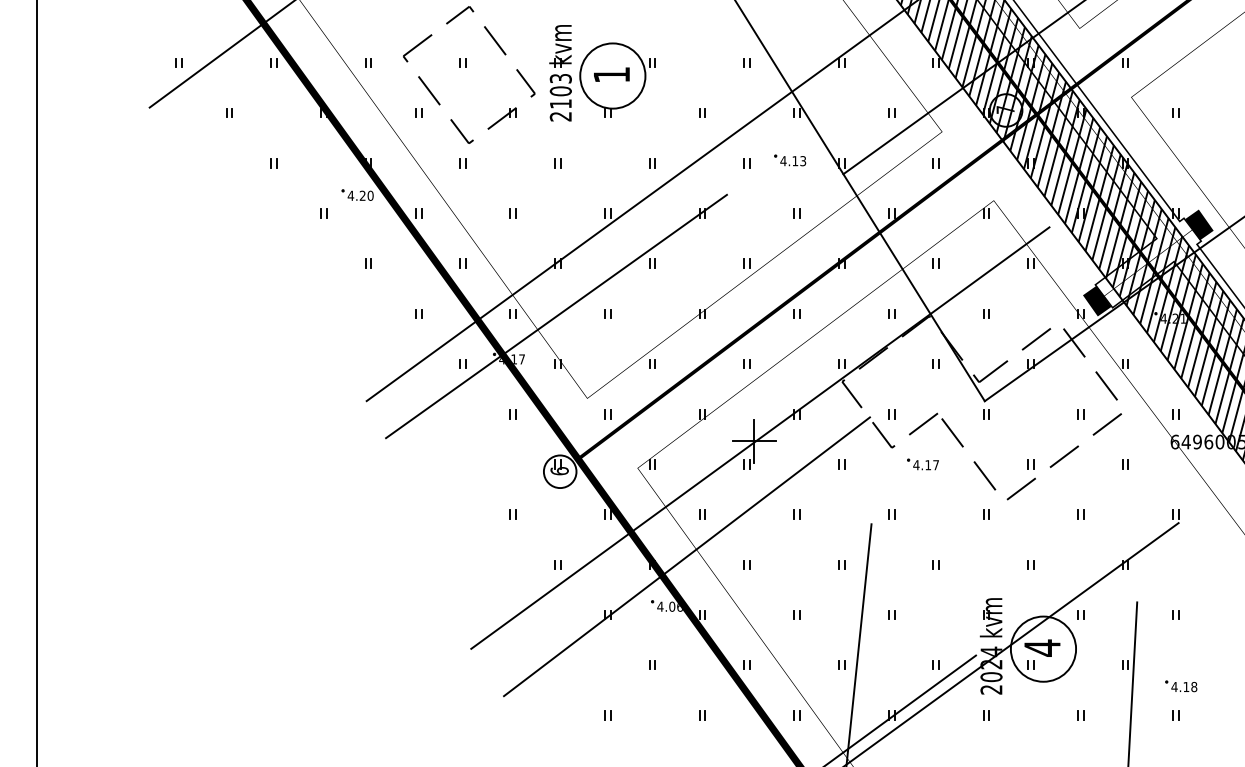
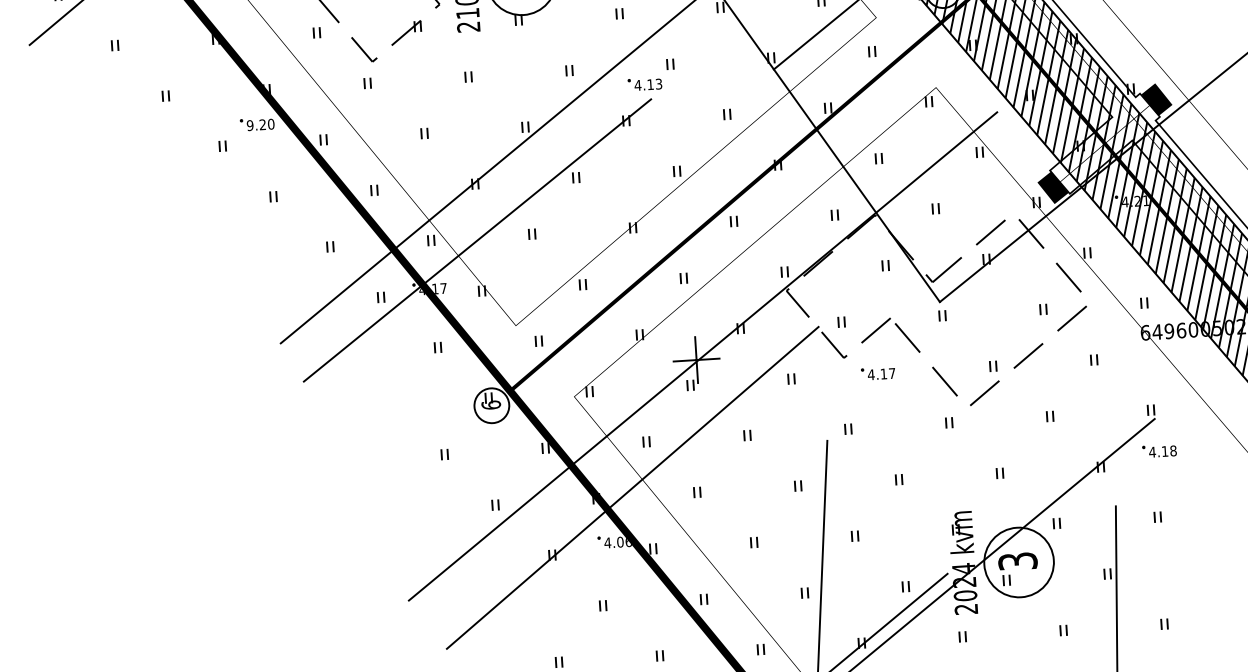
part: (790, 160) -> (645, 84), moved
text: (350, 195) -> (249, 125), 4.20 -> 9.20
text: (1042, 647) -> (1017, 560), 4 -> 3
part: (1181, 686) -> (1159, 451), moved

